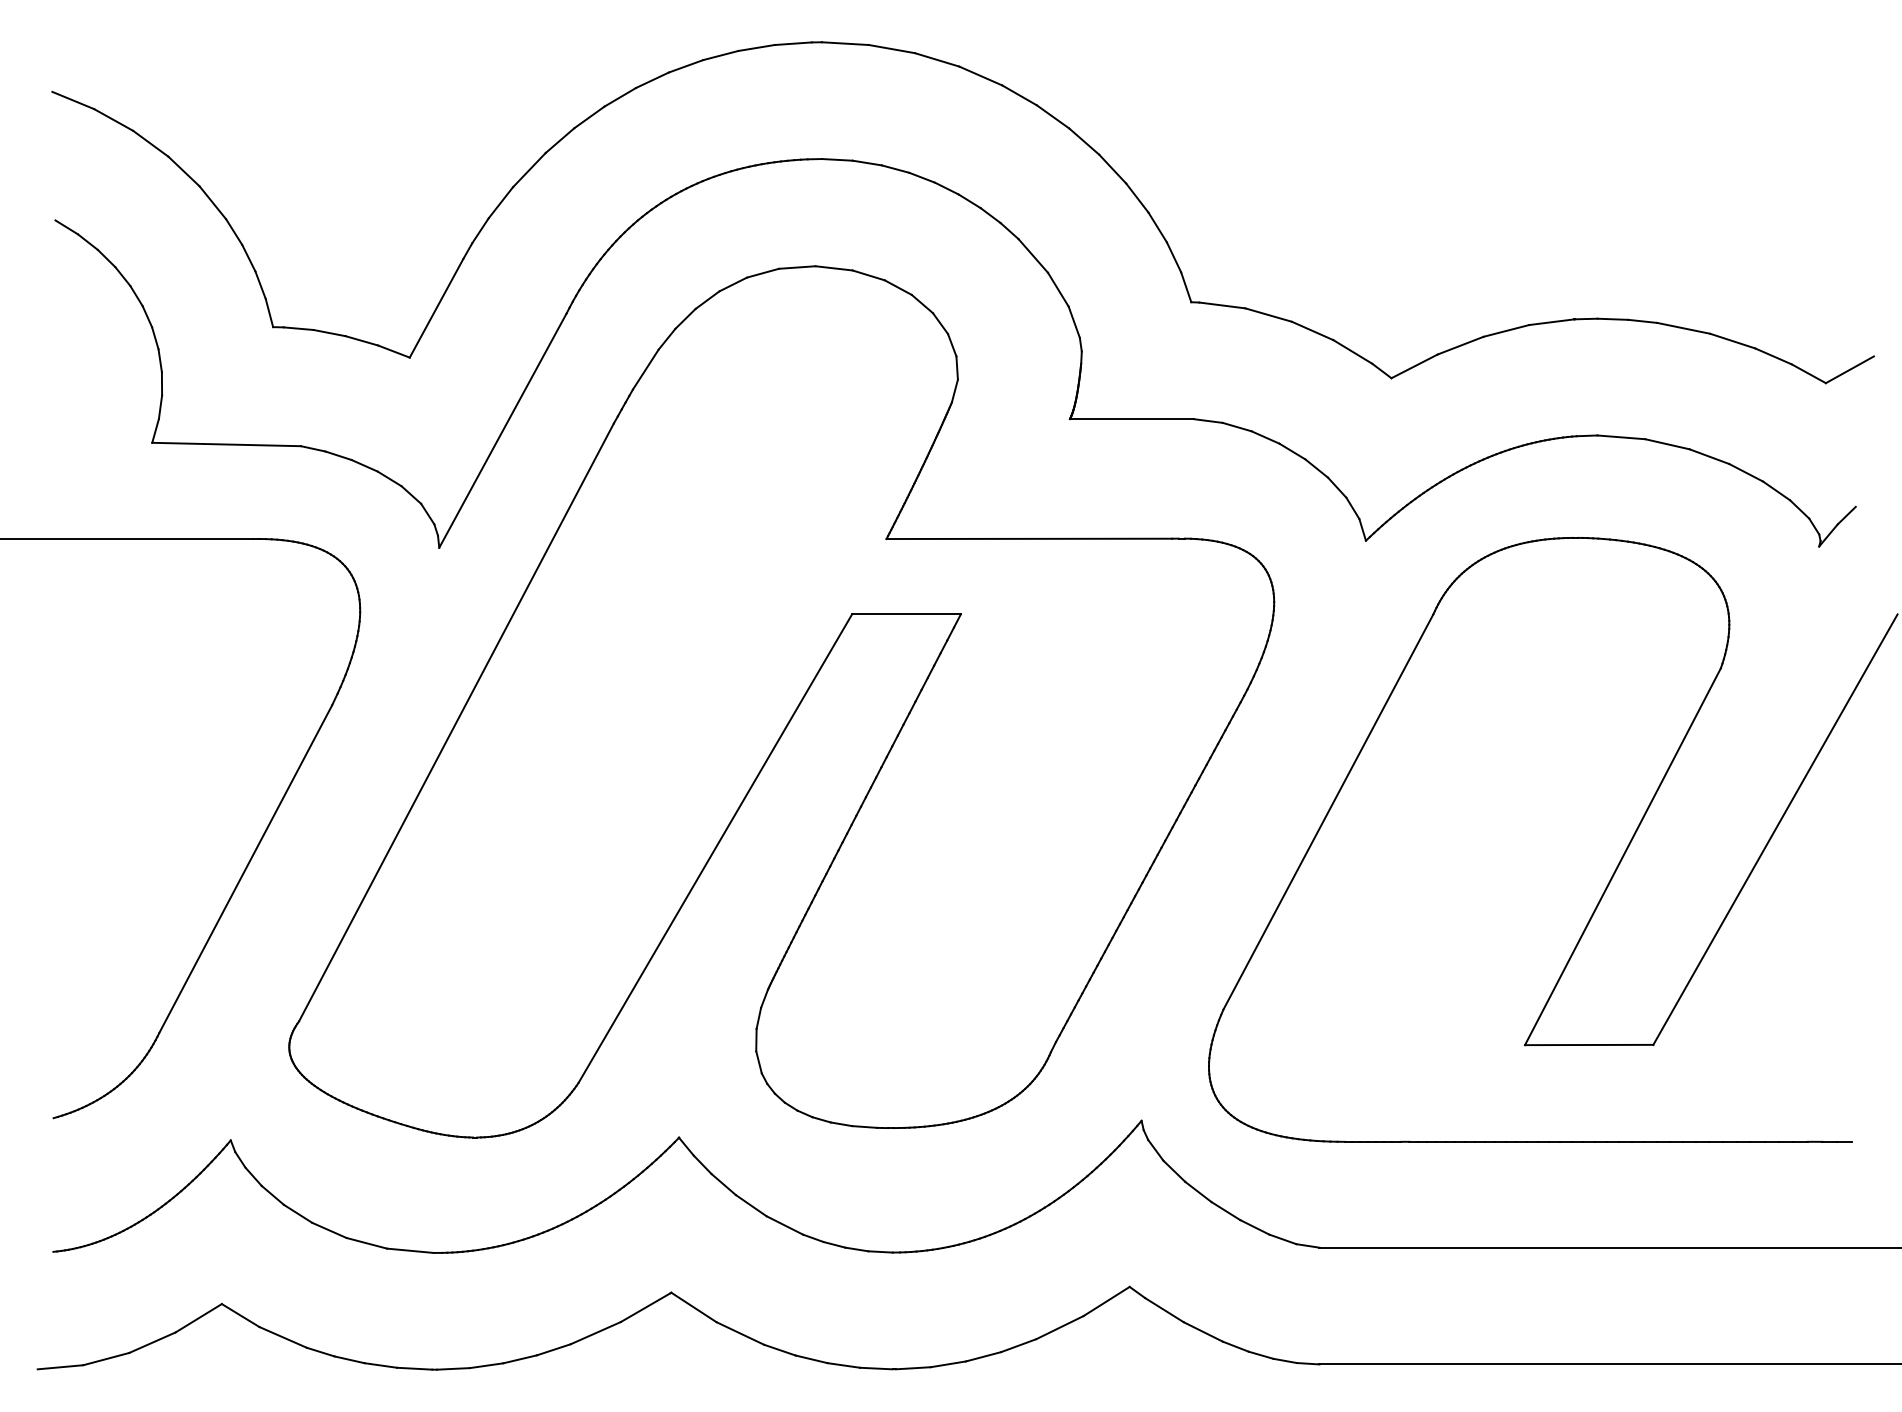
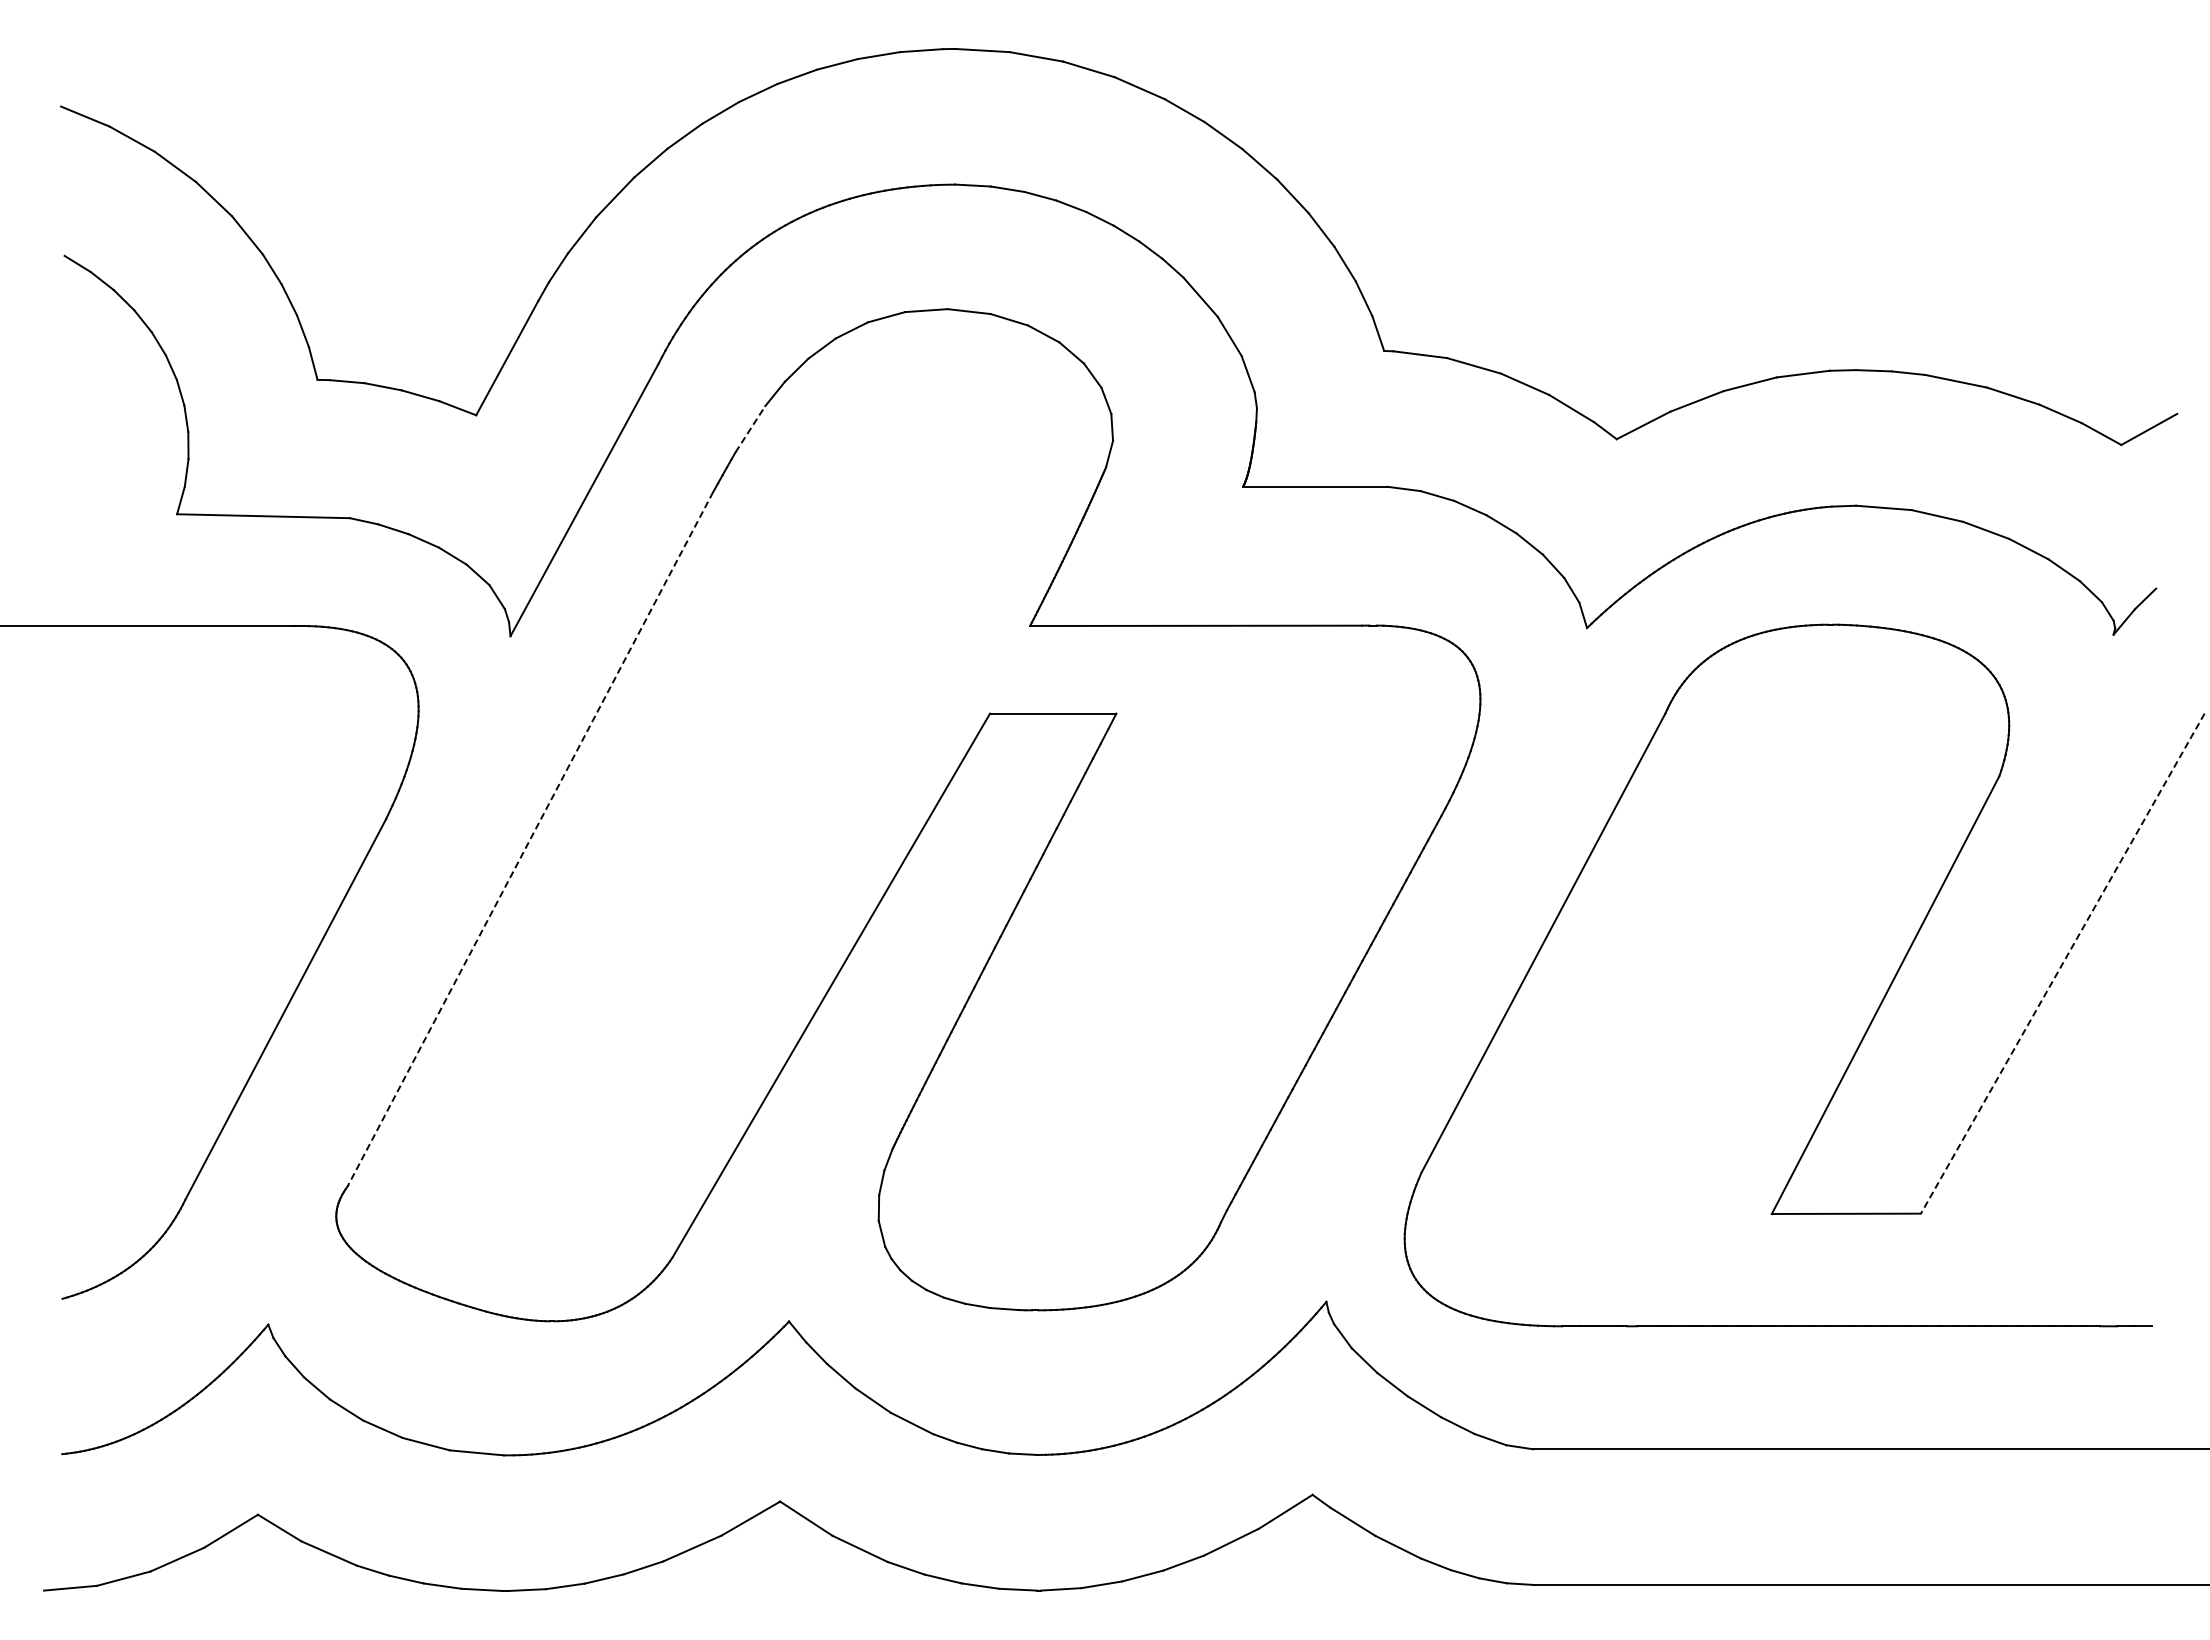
line: (645, 369) -> (750, 429), solid -> dashed
line: (456, 722) -> (530, 839), solid -> dashed
line: (1775, 830) -> (2062, 964), solid -> dashed

